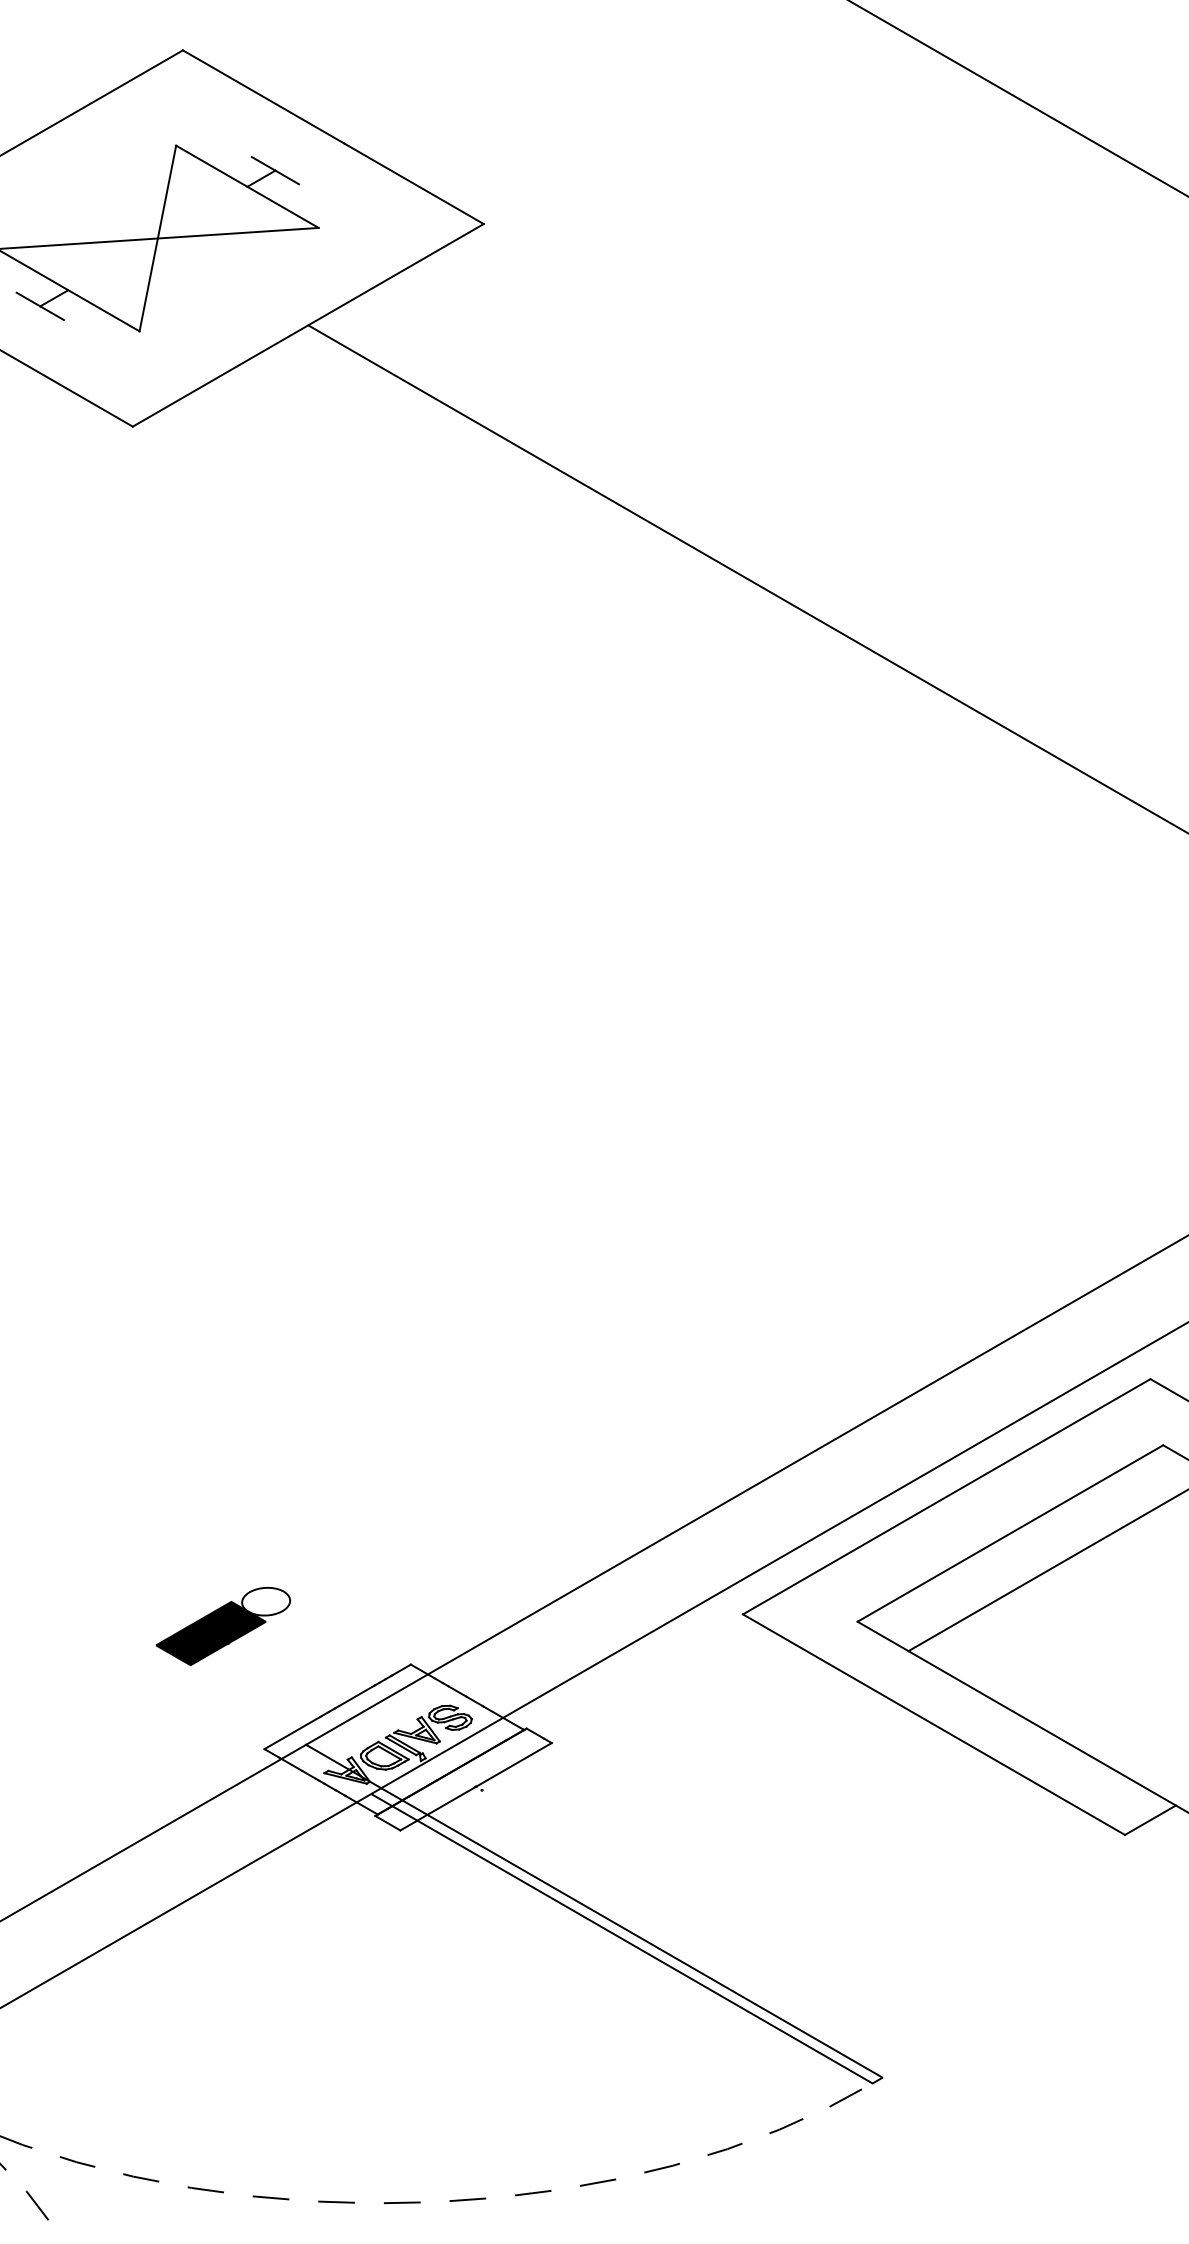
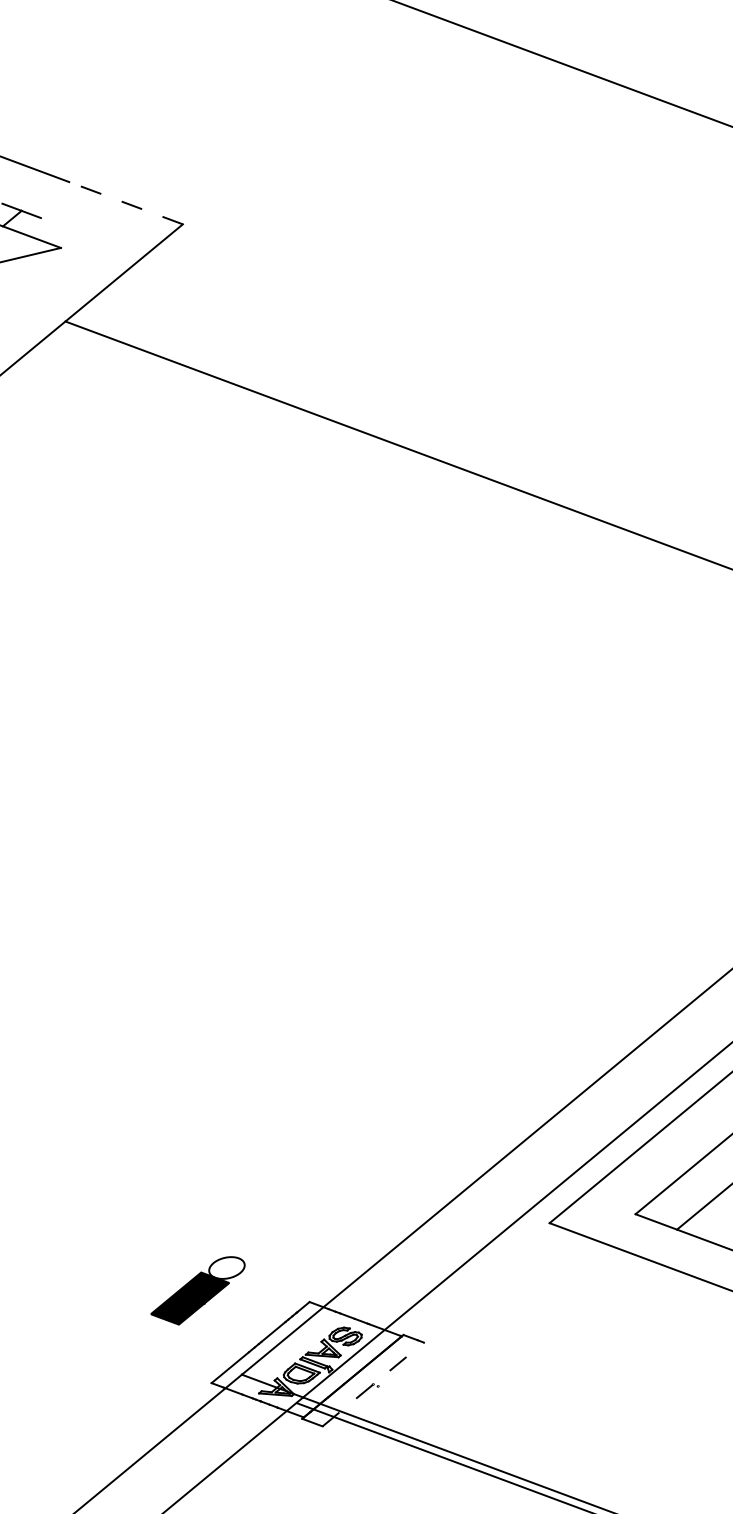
line: (413, 183) -> (125, 203), solid -> dashed
part: (223, 1626) -> (198, 1291), moved
line: (476, 1786) -> (373, 1384), solid -> dashed

